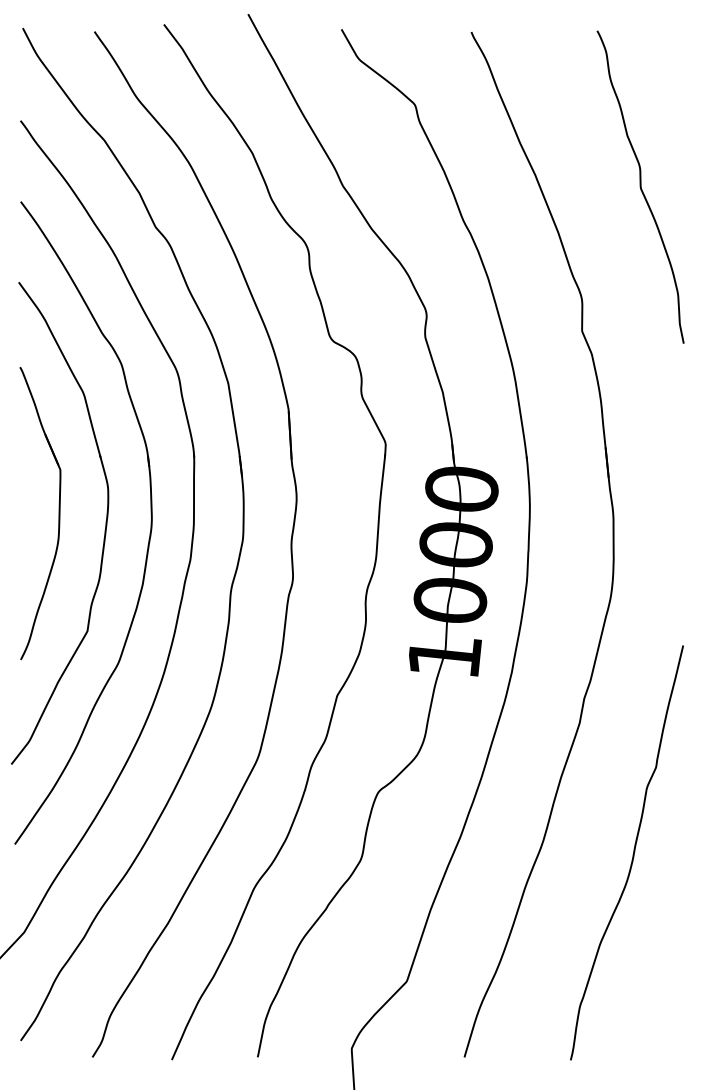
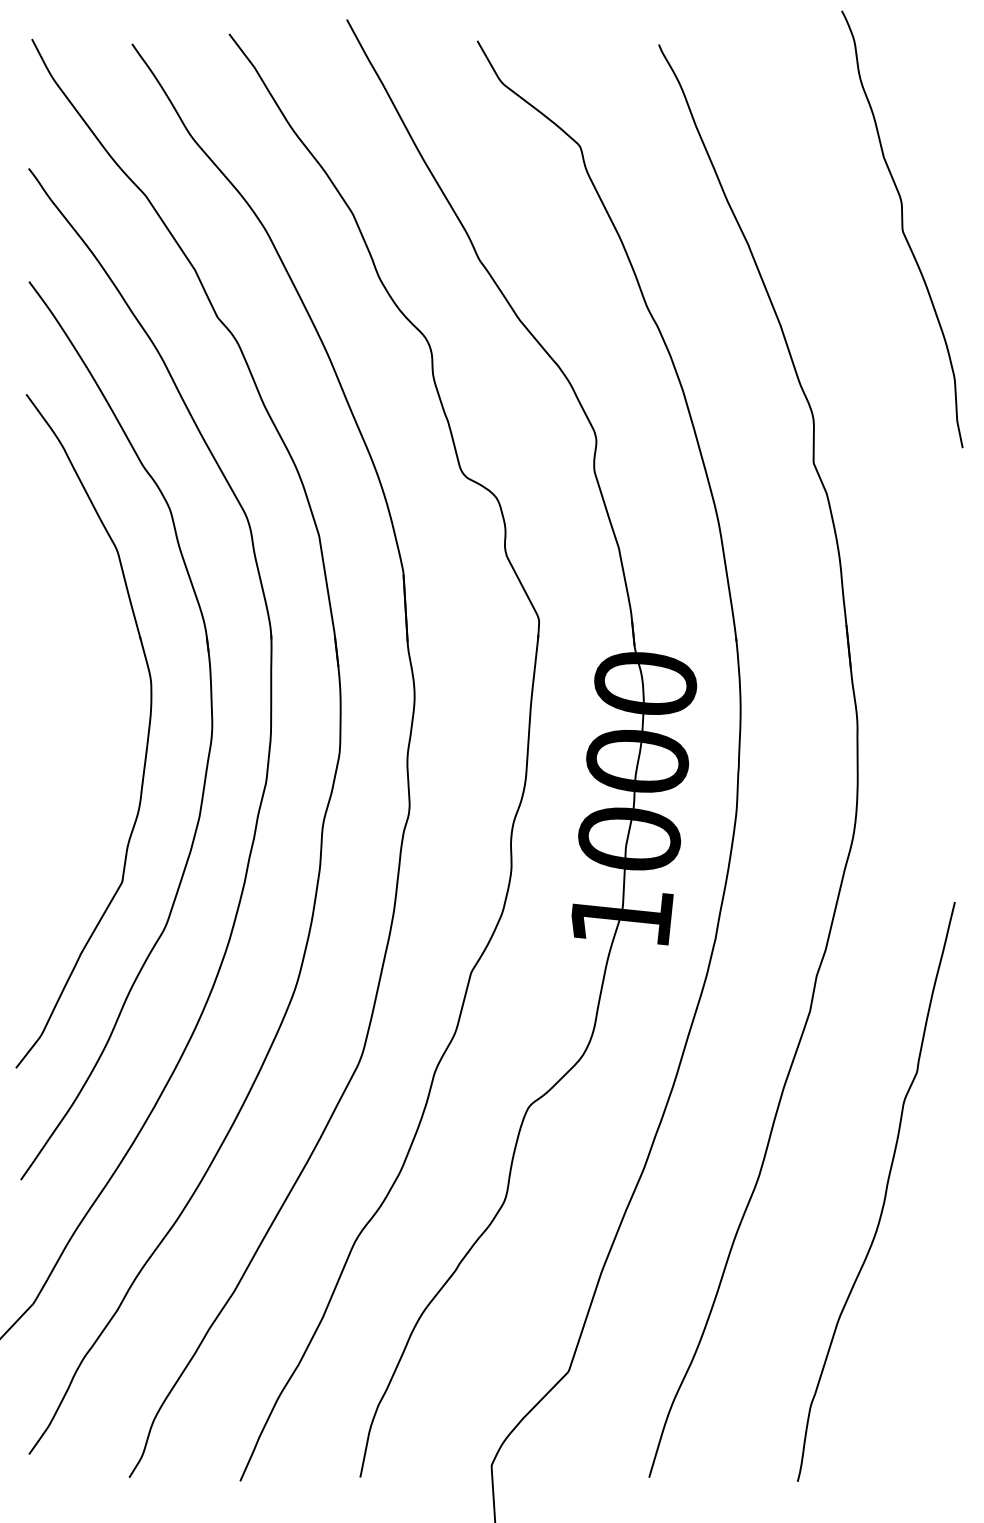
curve: (640, 187) -> (902, 229), moved
part: (59, 513) -> (82, 717), removed

